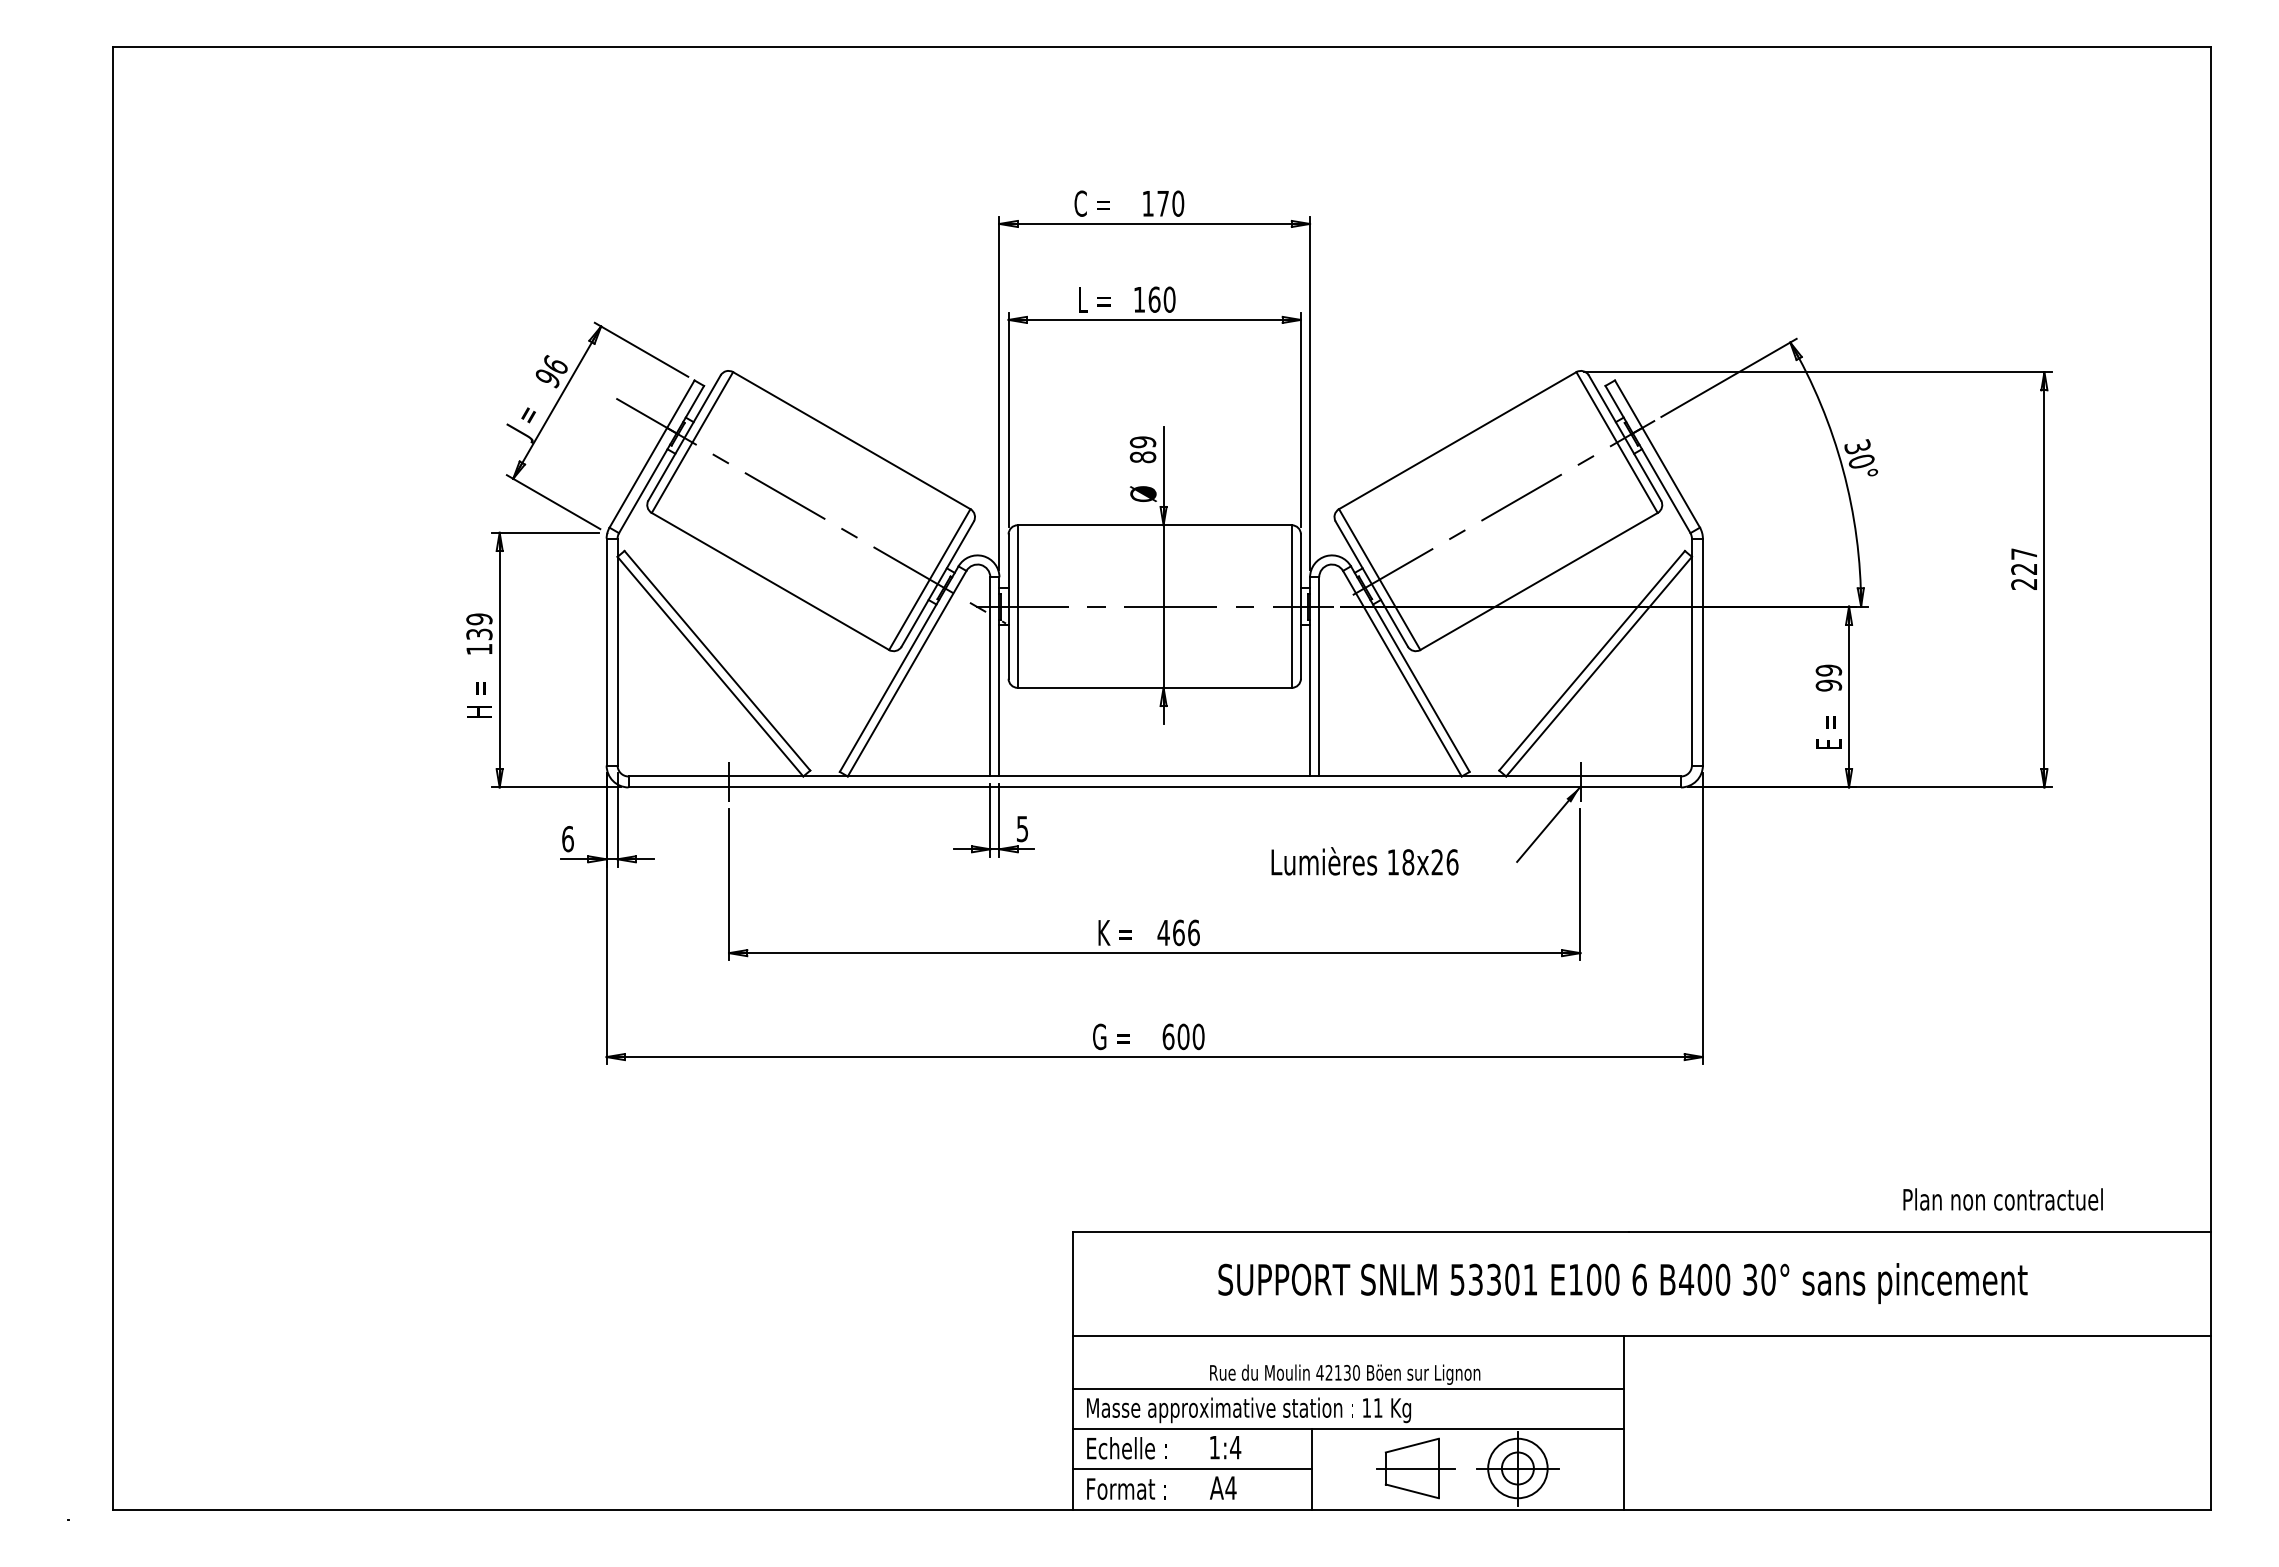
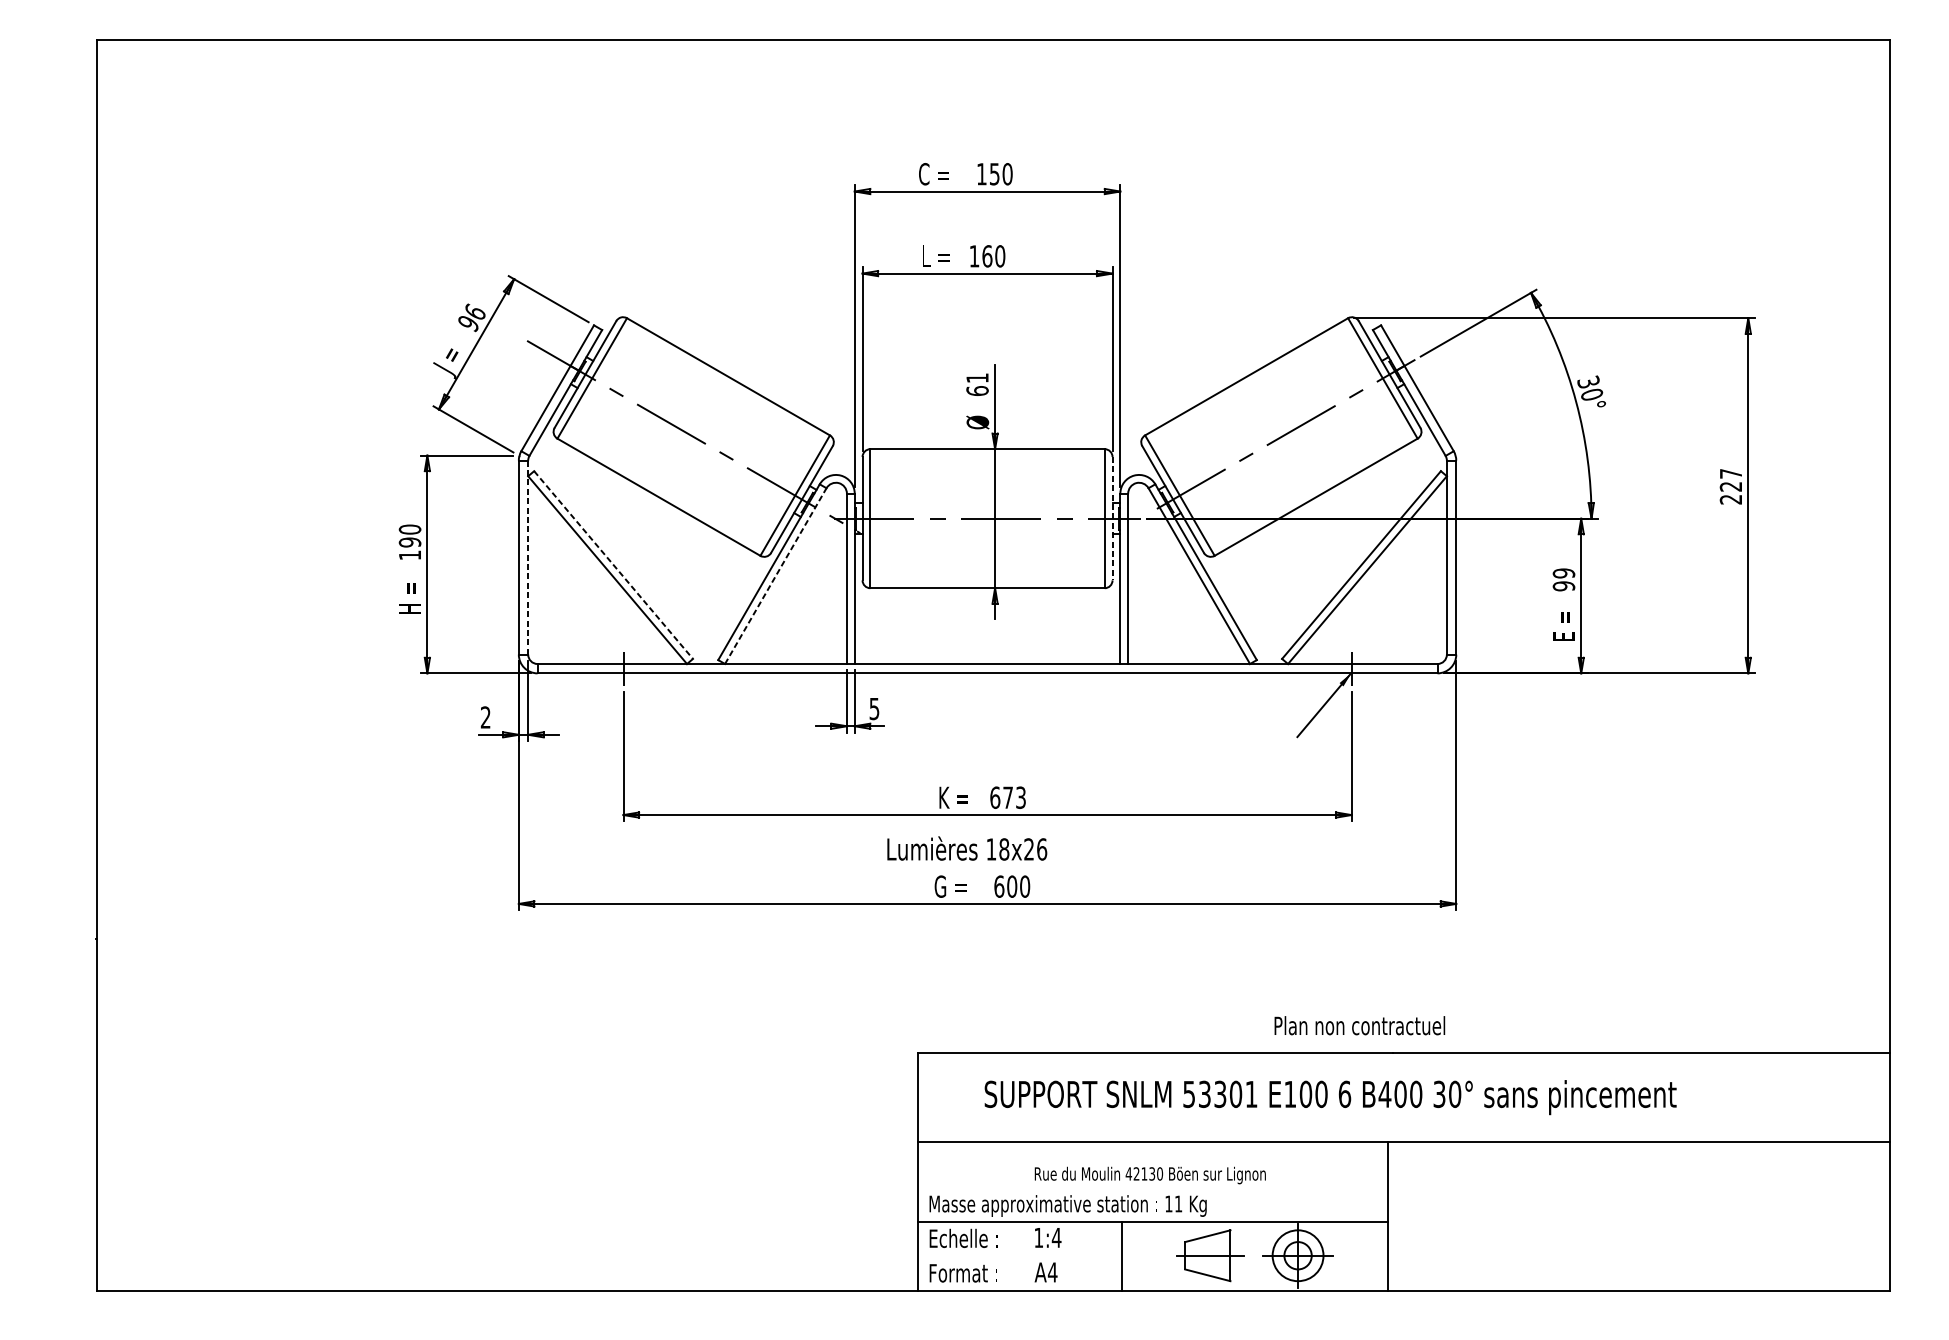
text: (1162, 203) -> (994, 174), 170 -> 150
text: (1142, 449) -> (977, 384), 89 -> 61
line: (1300, 607) -> (1112, 519), solid -> dashed
text: (479, 626) -> (410, 535), 139 -> 190
line: (617, 652) -> (528, 557), solid -> dashed
line: (717, 660) -> (613, 564), solid -> dashed
line: (907, 673) -> (776, 575), solid -> dashed
text: (567, 838) -> (485, 717), 6 -> 2
text: (1364, 861) -> (966, 848), moved
text: (1178, 932) -> (1007, 797), 466 -> 673
text: (2002, 1199) -> (1359, 1025), moved
text: (1622, 1283) -> (1330, 1097), moved
line: (1348, 1388) -> (1153, 1187), removed
line: (1192, 1469) -> (1019, 1256), removed

